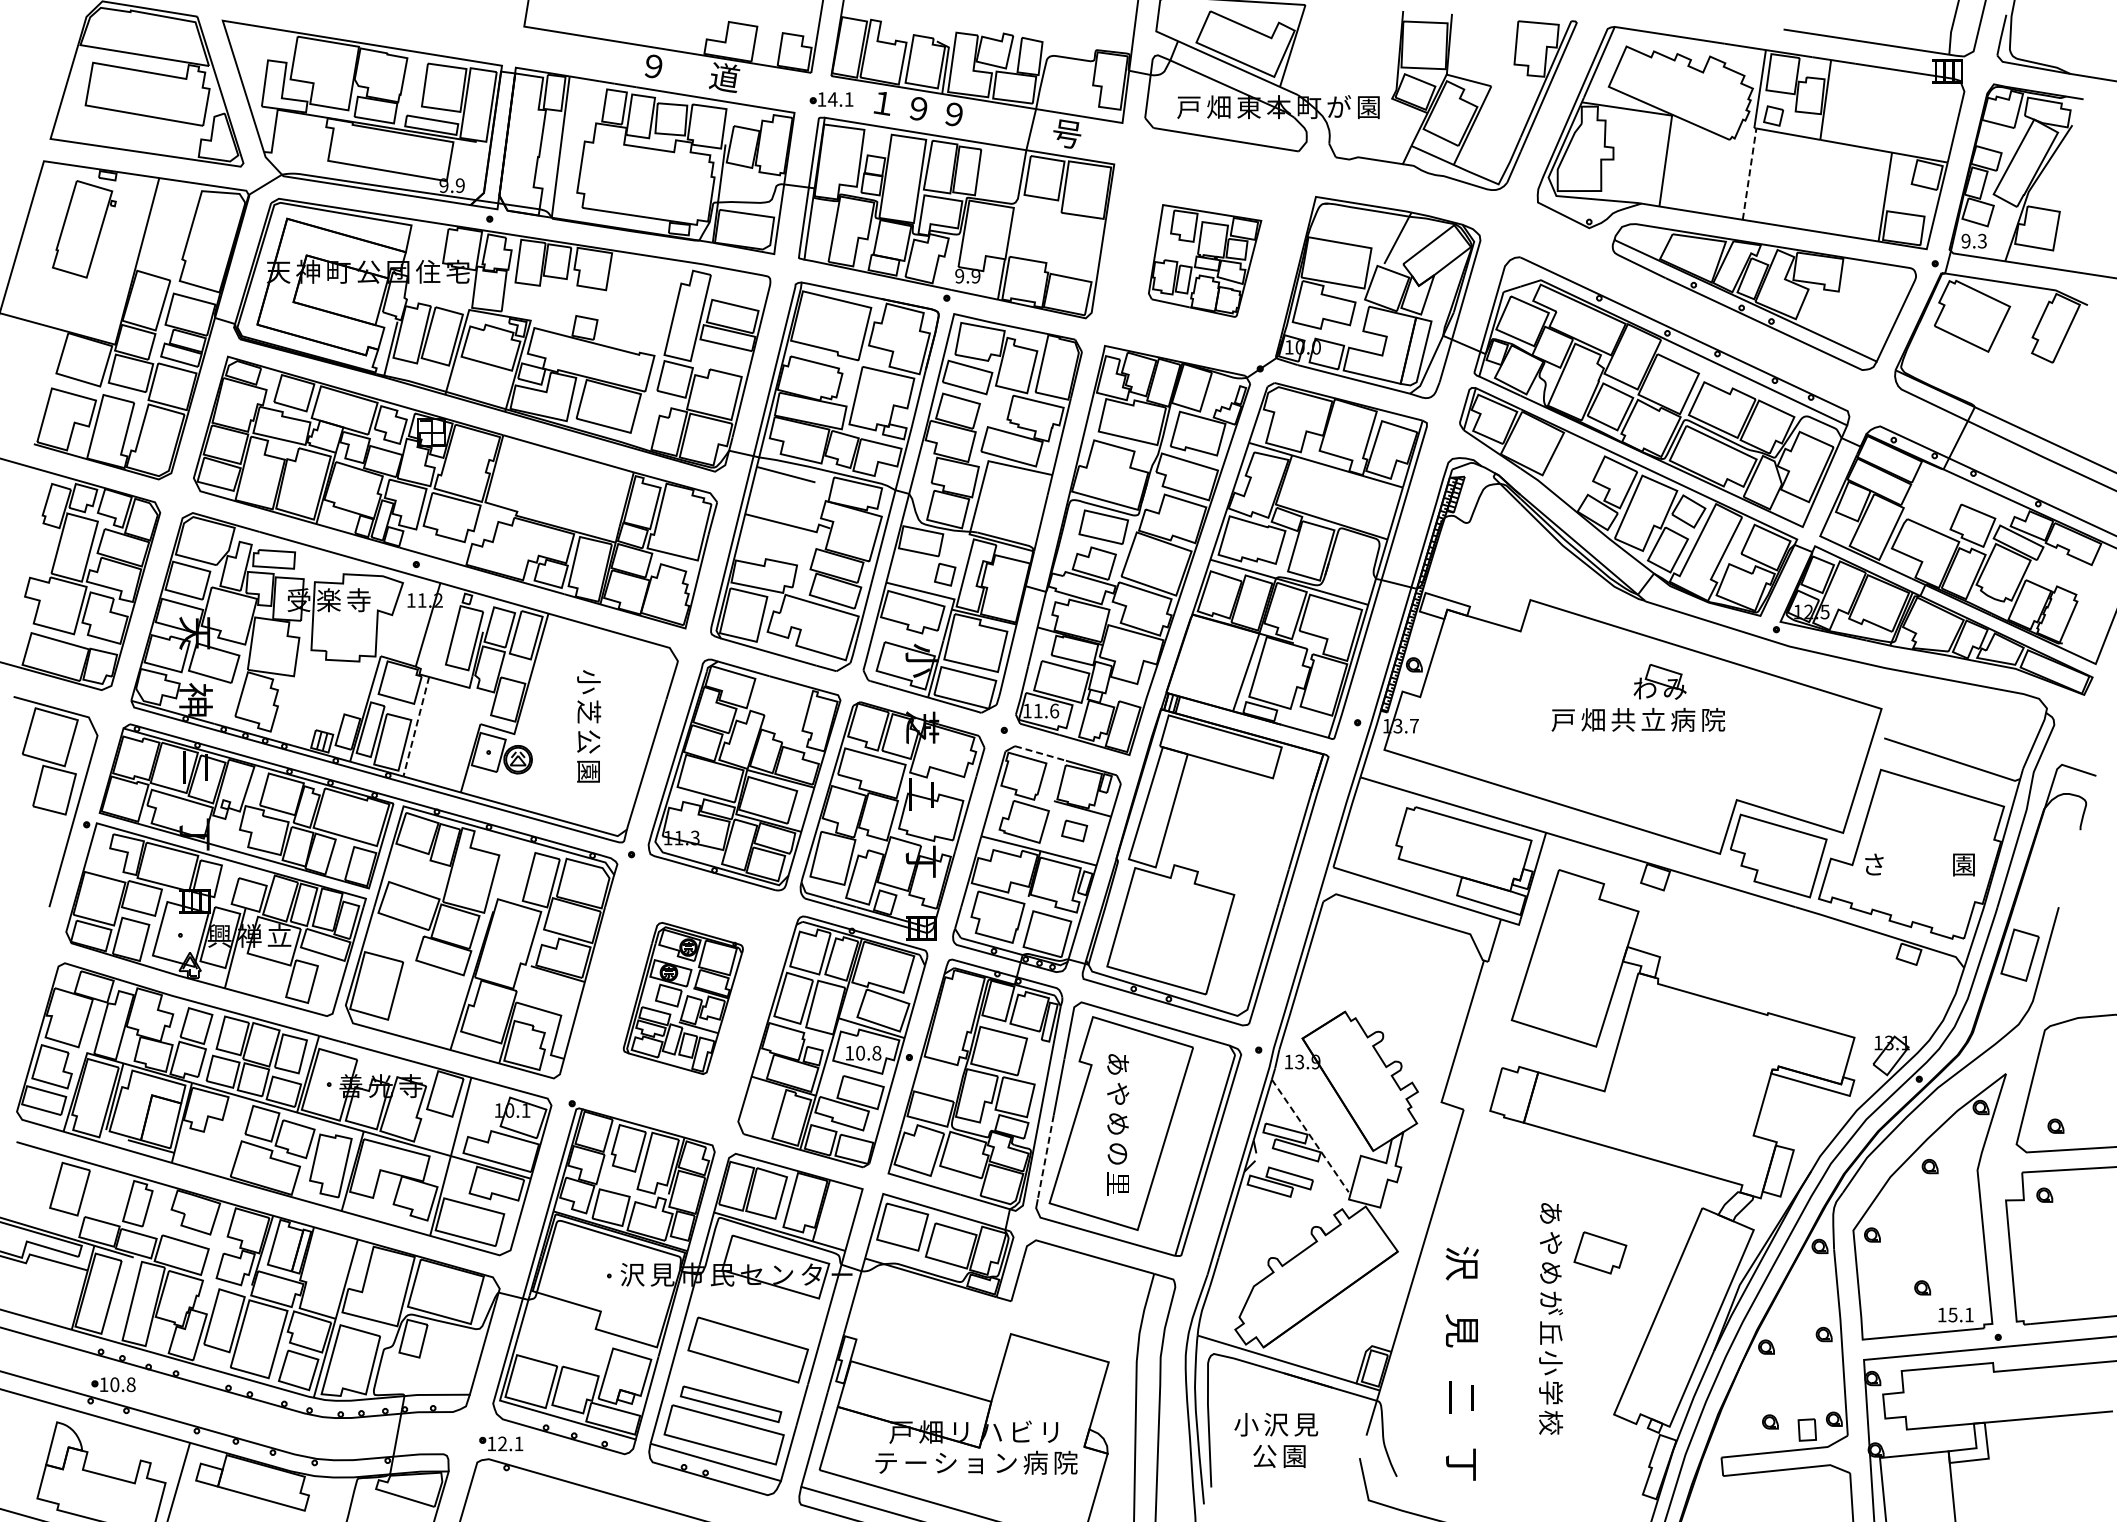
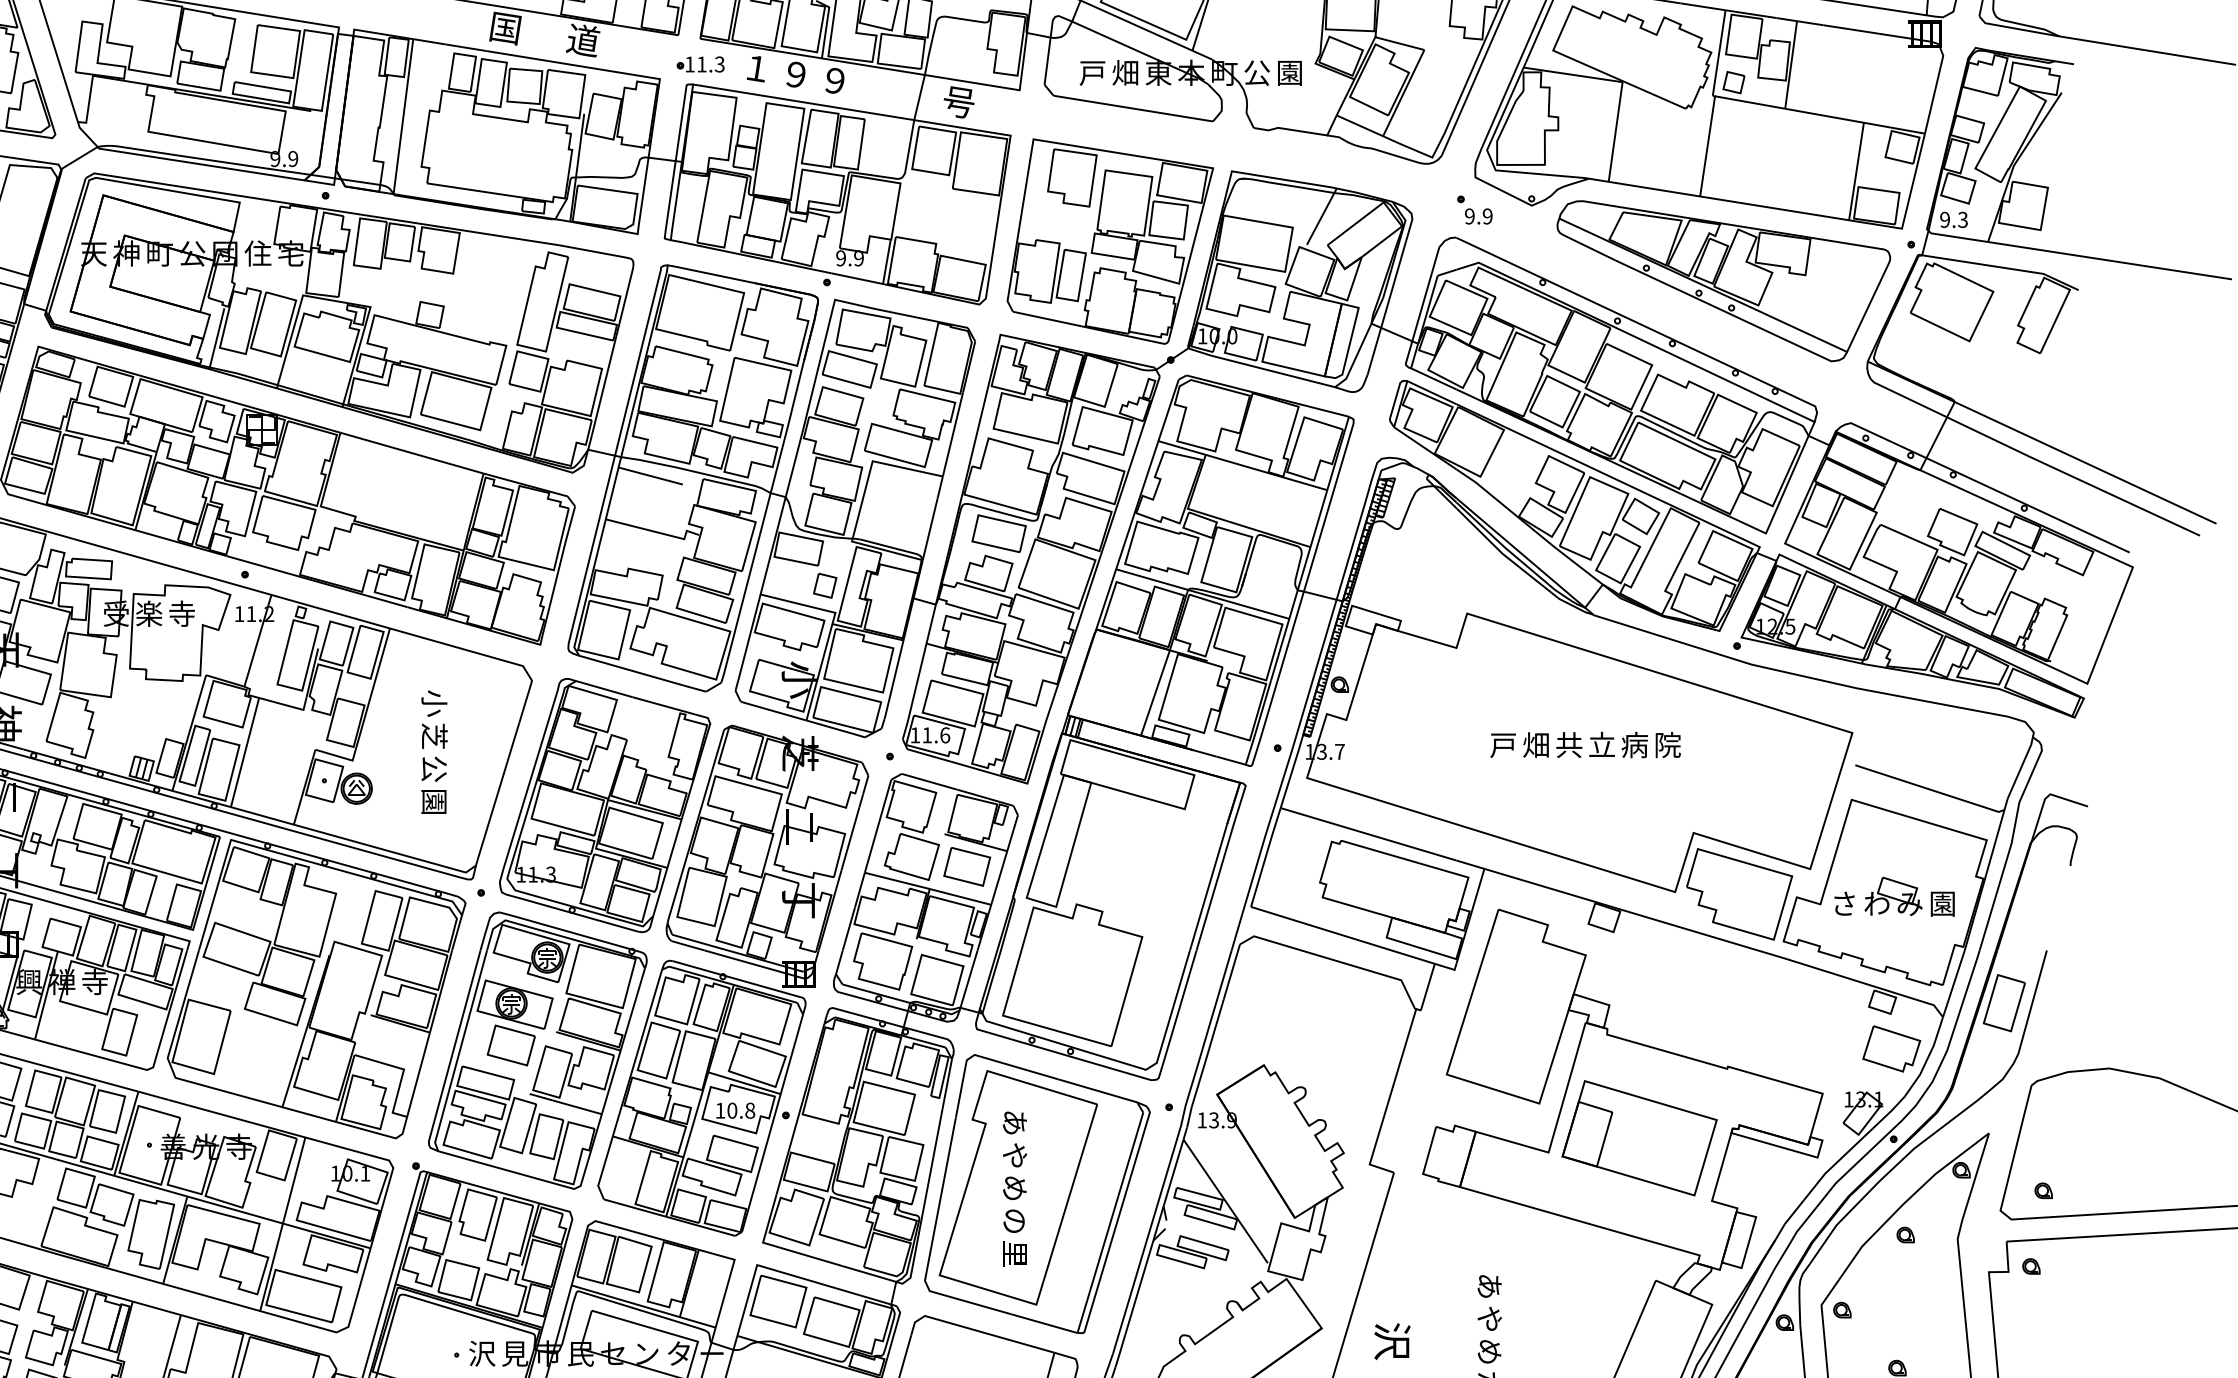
text: (653, 66) -> (505, 28), ９ -> 国
text: (840, 99) -> (710, 64), 14.1 -> 11.3
text: (1339, 106) -> (1257, 72), が -> 公
line: (1749, 171) -> (1707, 143), dashed -> solid
part: (1537, 232) -> (1474, 210), added
part: (1204, 260) -> (1109, 241), size x1.67
part: (1659, 681) -> (1892, 896), moved
line: (416, 727) -> (245, 753), dashed -> solid
line: (1040, 753) -> (929, 781), dashed -> solid
part: (1074, 830) -> (967, 866), size x1.67
text: (279, 937) -> (94, 983), 立 -> 寺
part: (683, 998) -> (538, 1050), size x1.67
part: (1687, 1078) -> (1639, 1138), added
line: (1310, 1136) -> (1225, 1202), dashed -> solid
line: (1045, 1157) -> (935, 1225), dashed -> solid
part: (1600, 1252) -> (1891, 1048), moved

